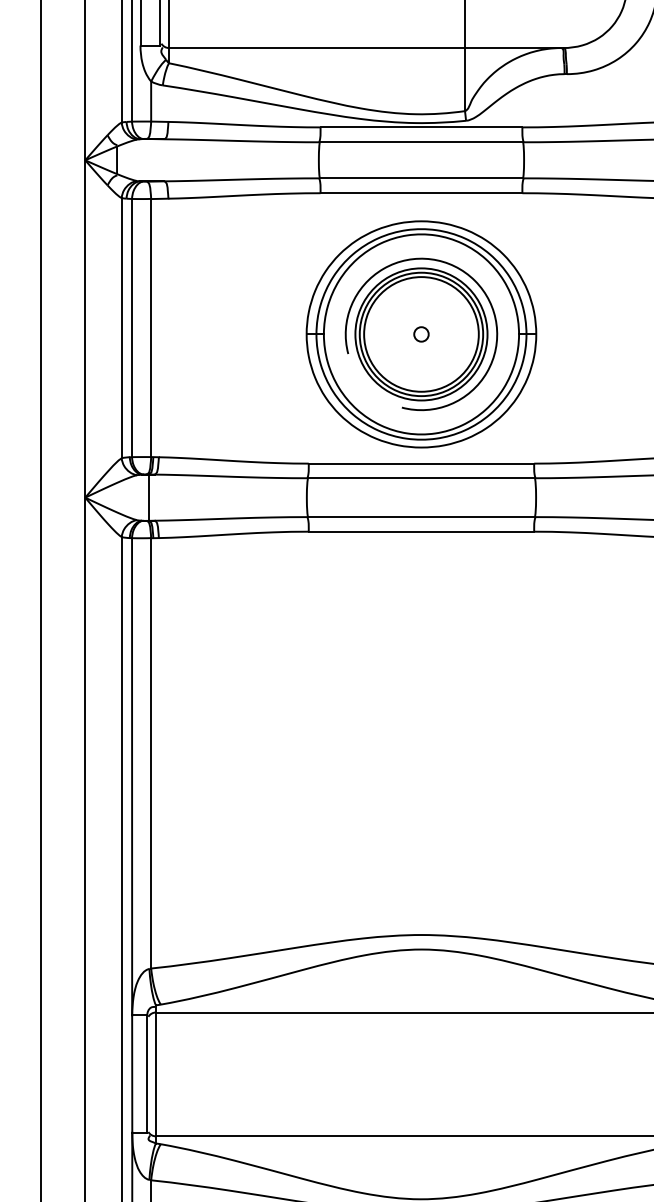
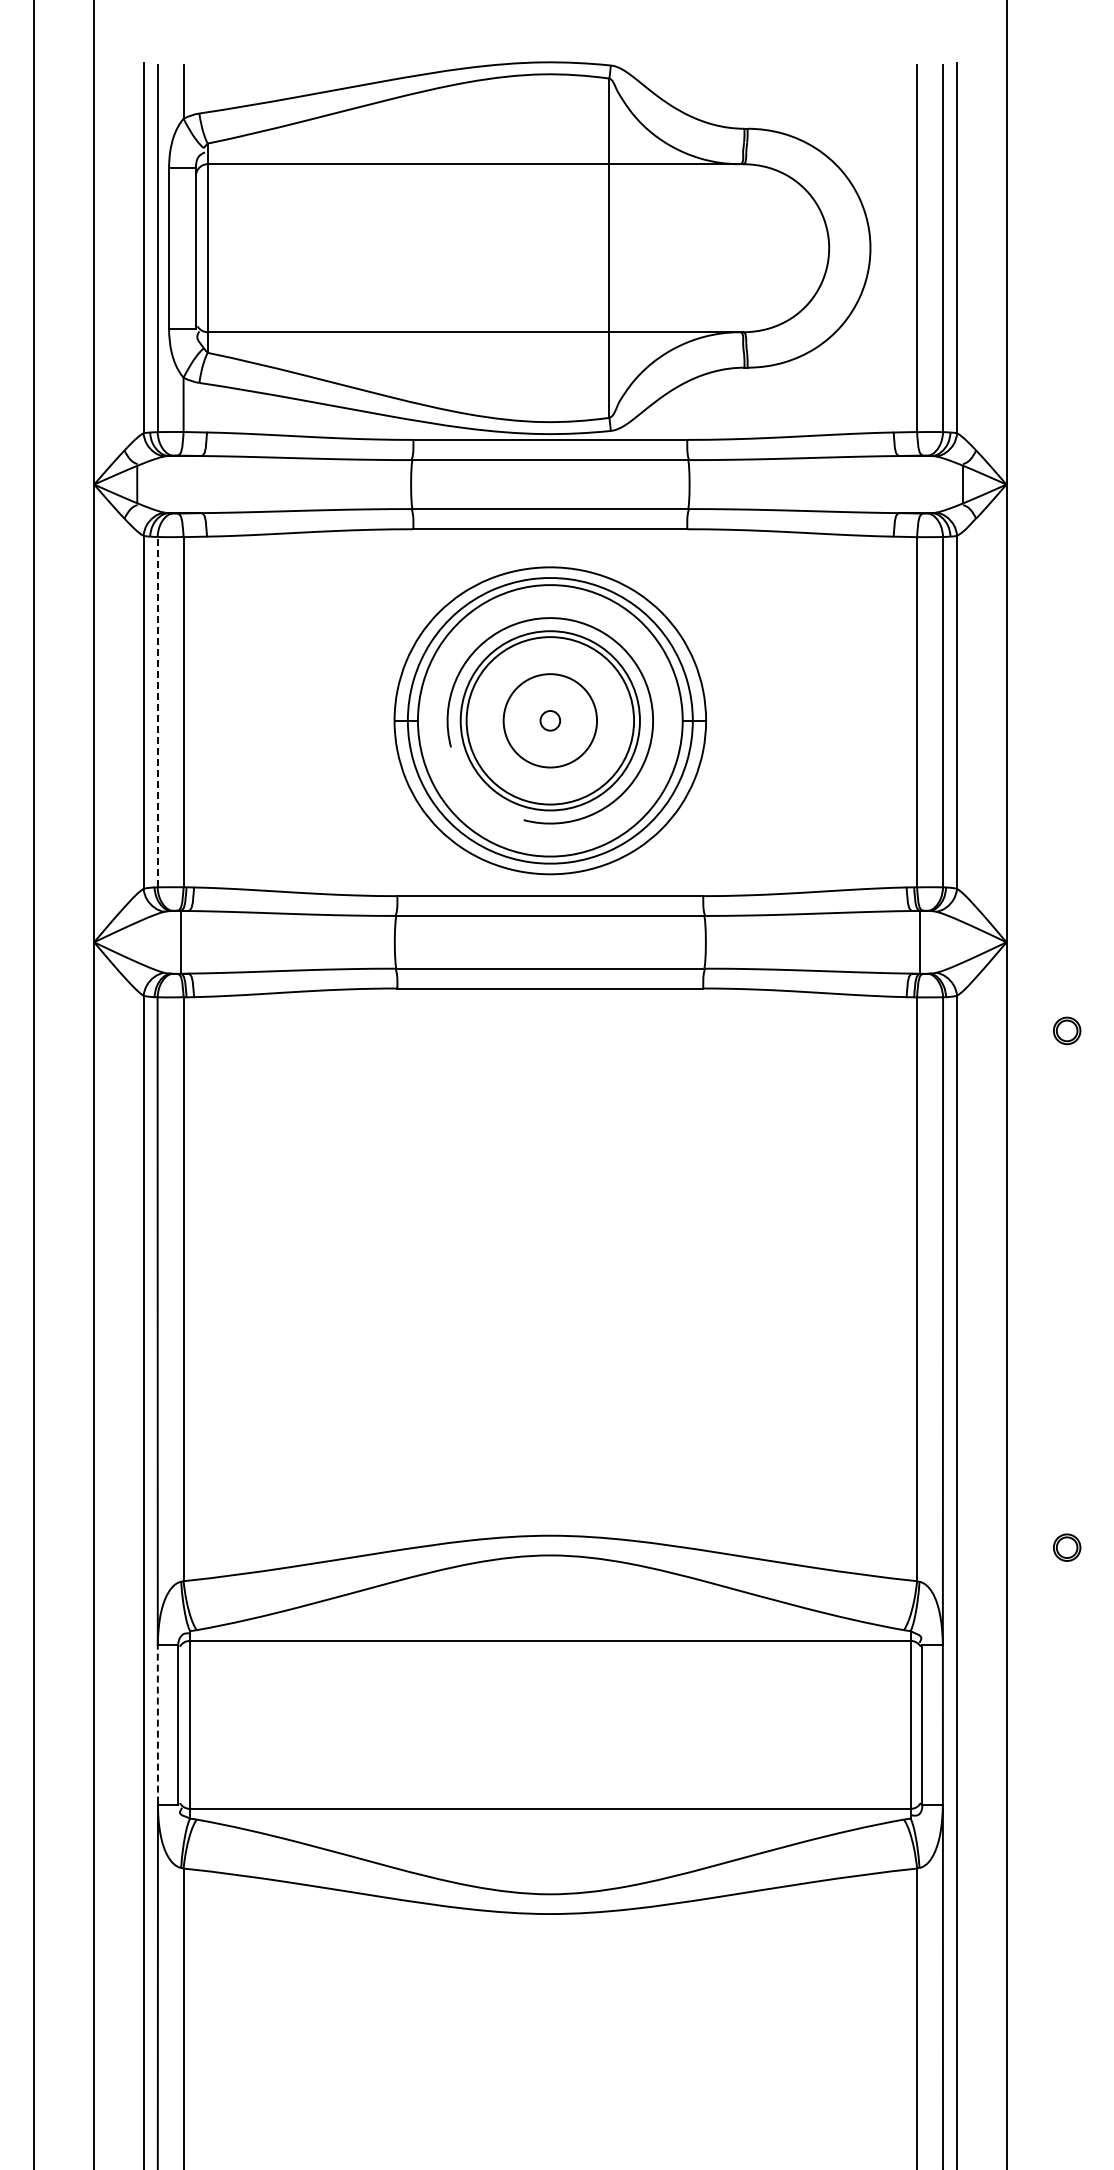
line: (131, 327) -> (157, 711), solid -> dashed
circle: (421, 334) -> (550, 720), size x0.6
line: (131, 1073) -> (157, 1723), solid -> dashed

